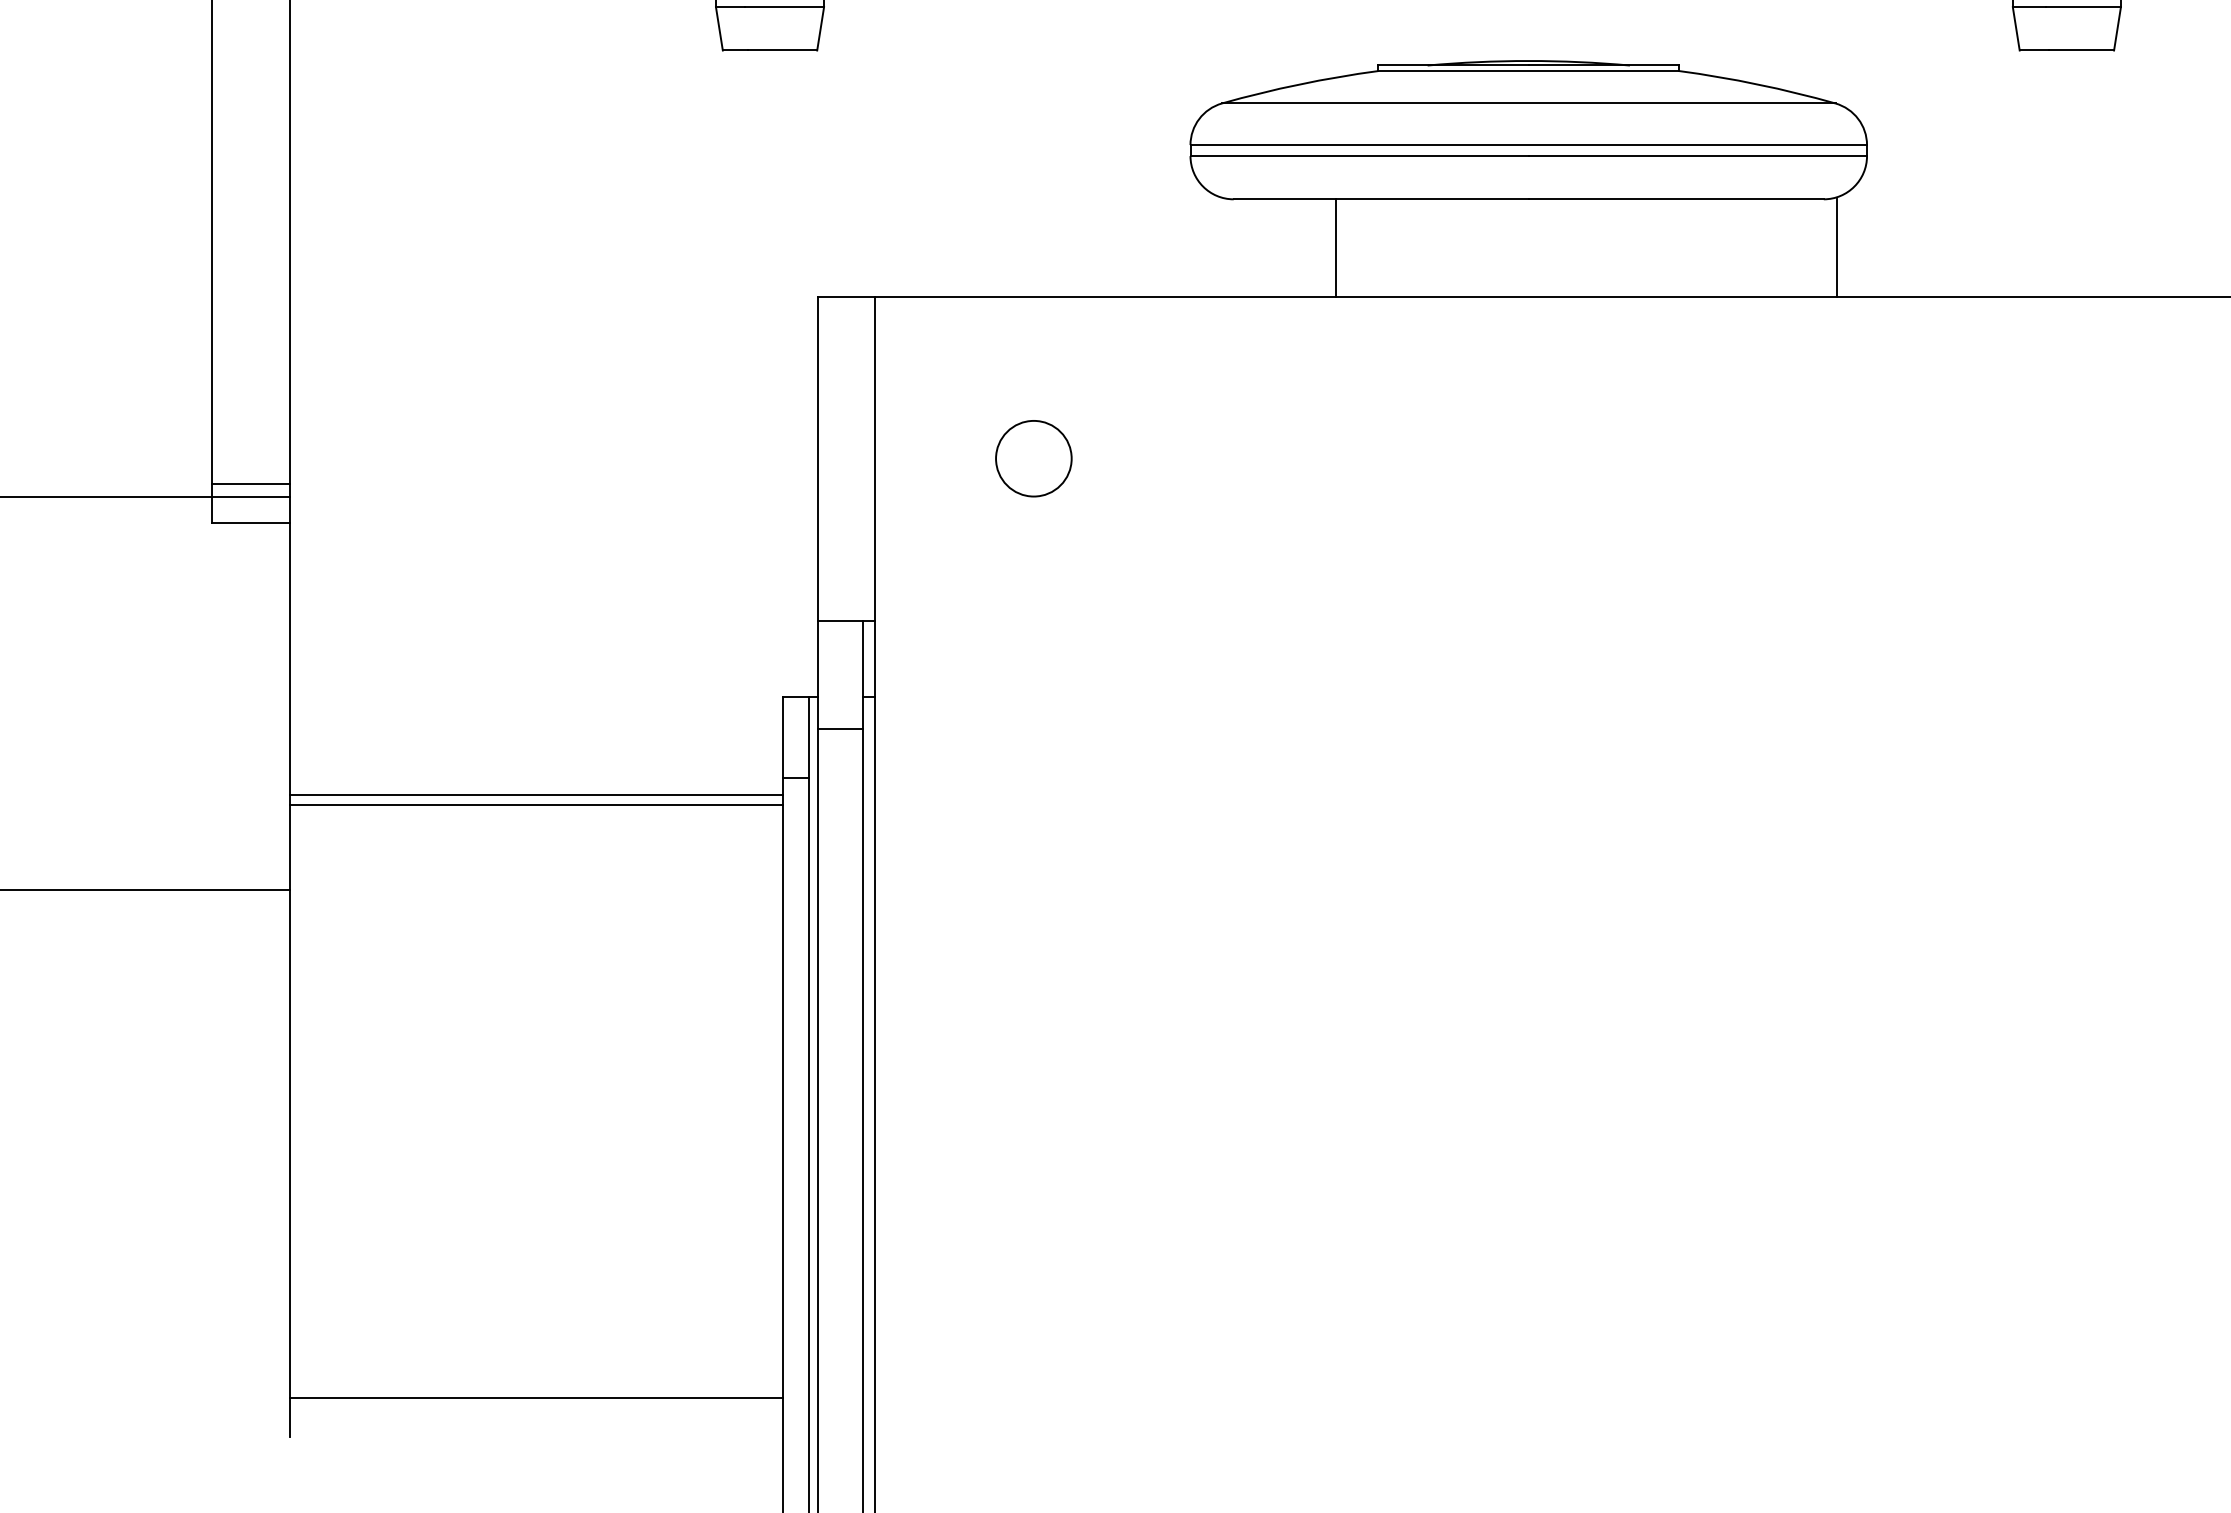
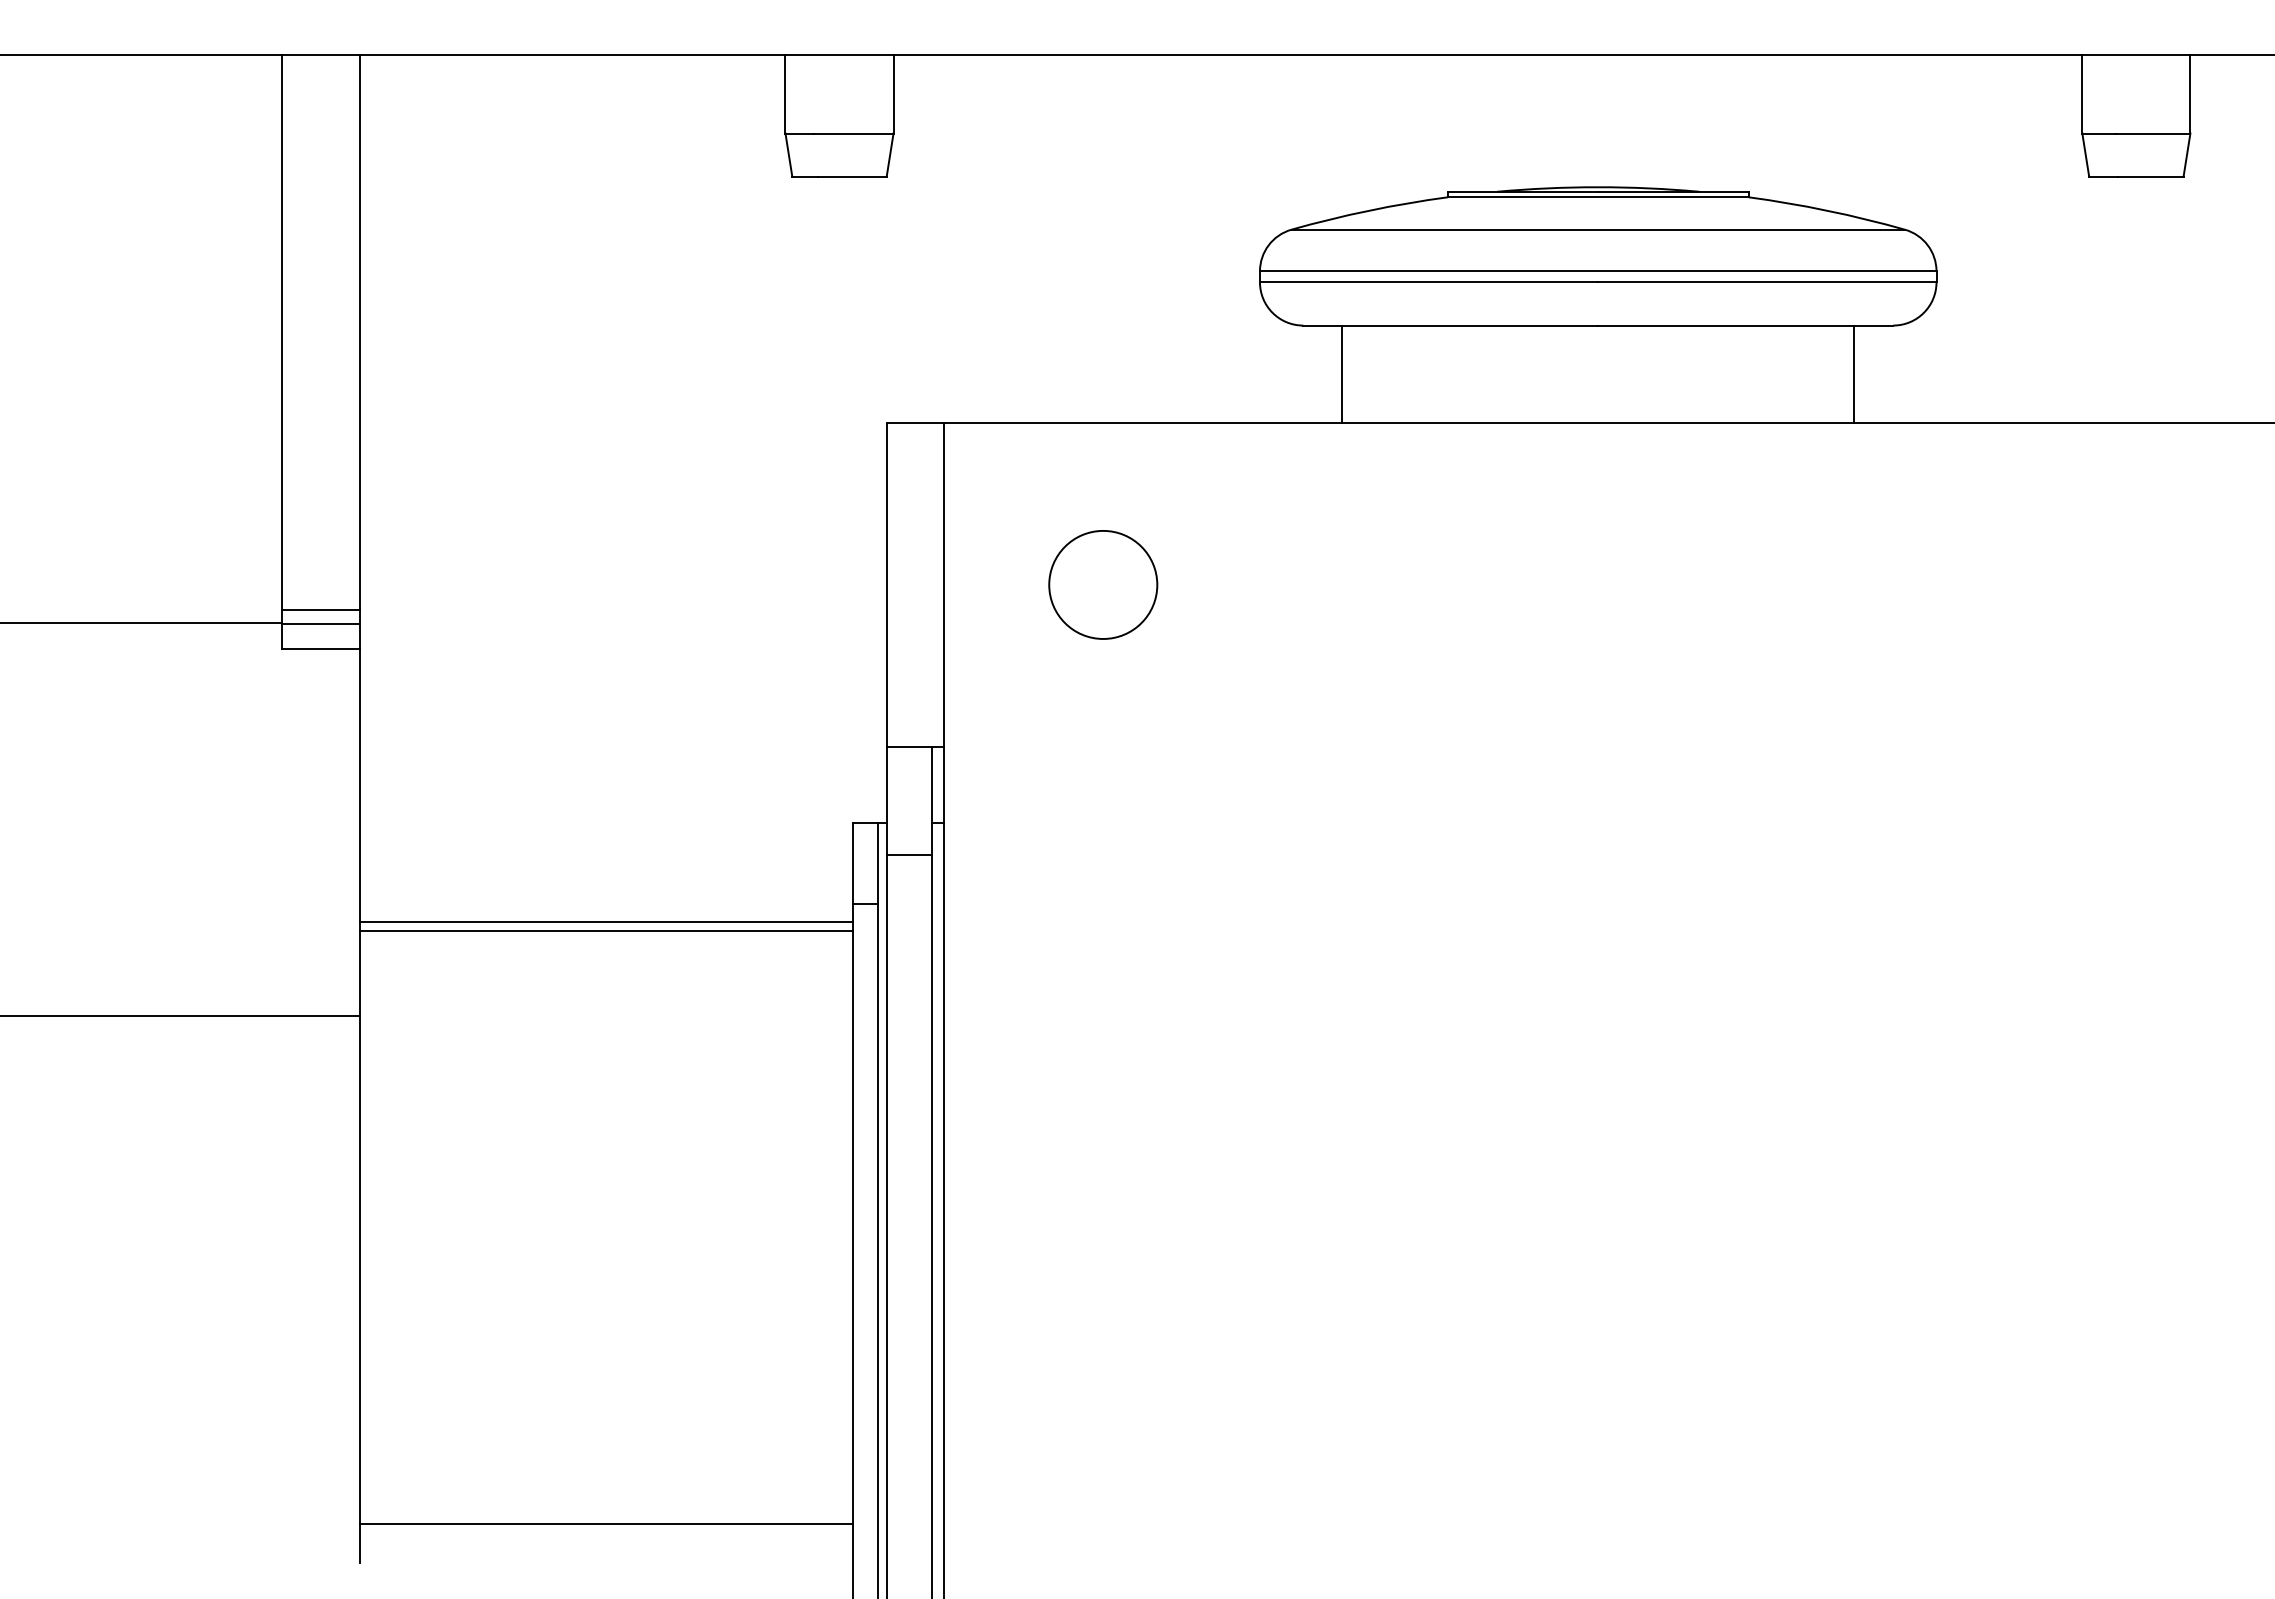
line: (1336, 247) -> (1342, 373), moved
line: (1837, 247) -> (1854, 373), moved
circle: (1034, 458) -> (1103, 584), size x1.43

